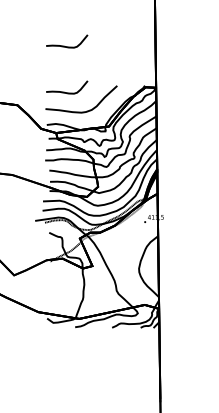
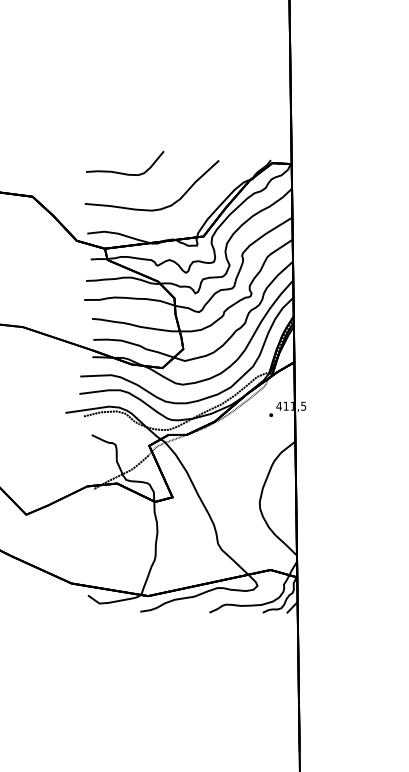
curve: (64, 45) -> (120, 85), removed

